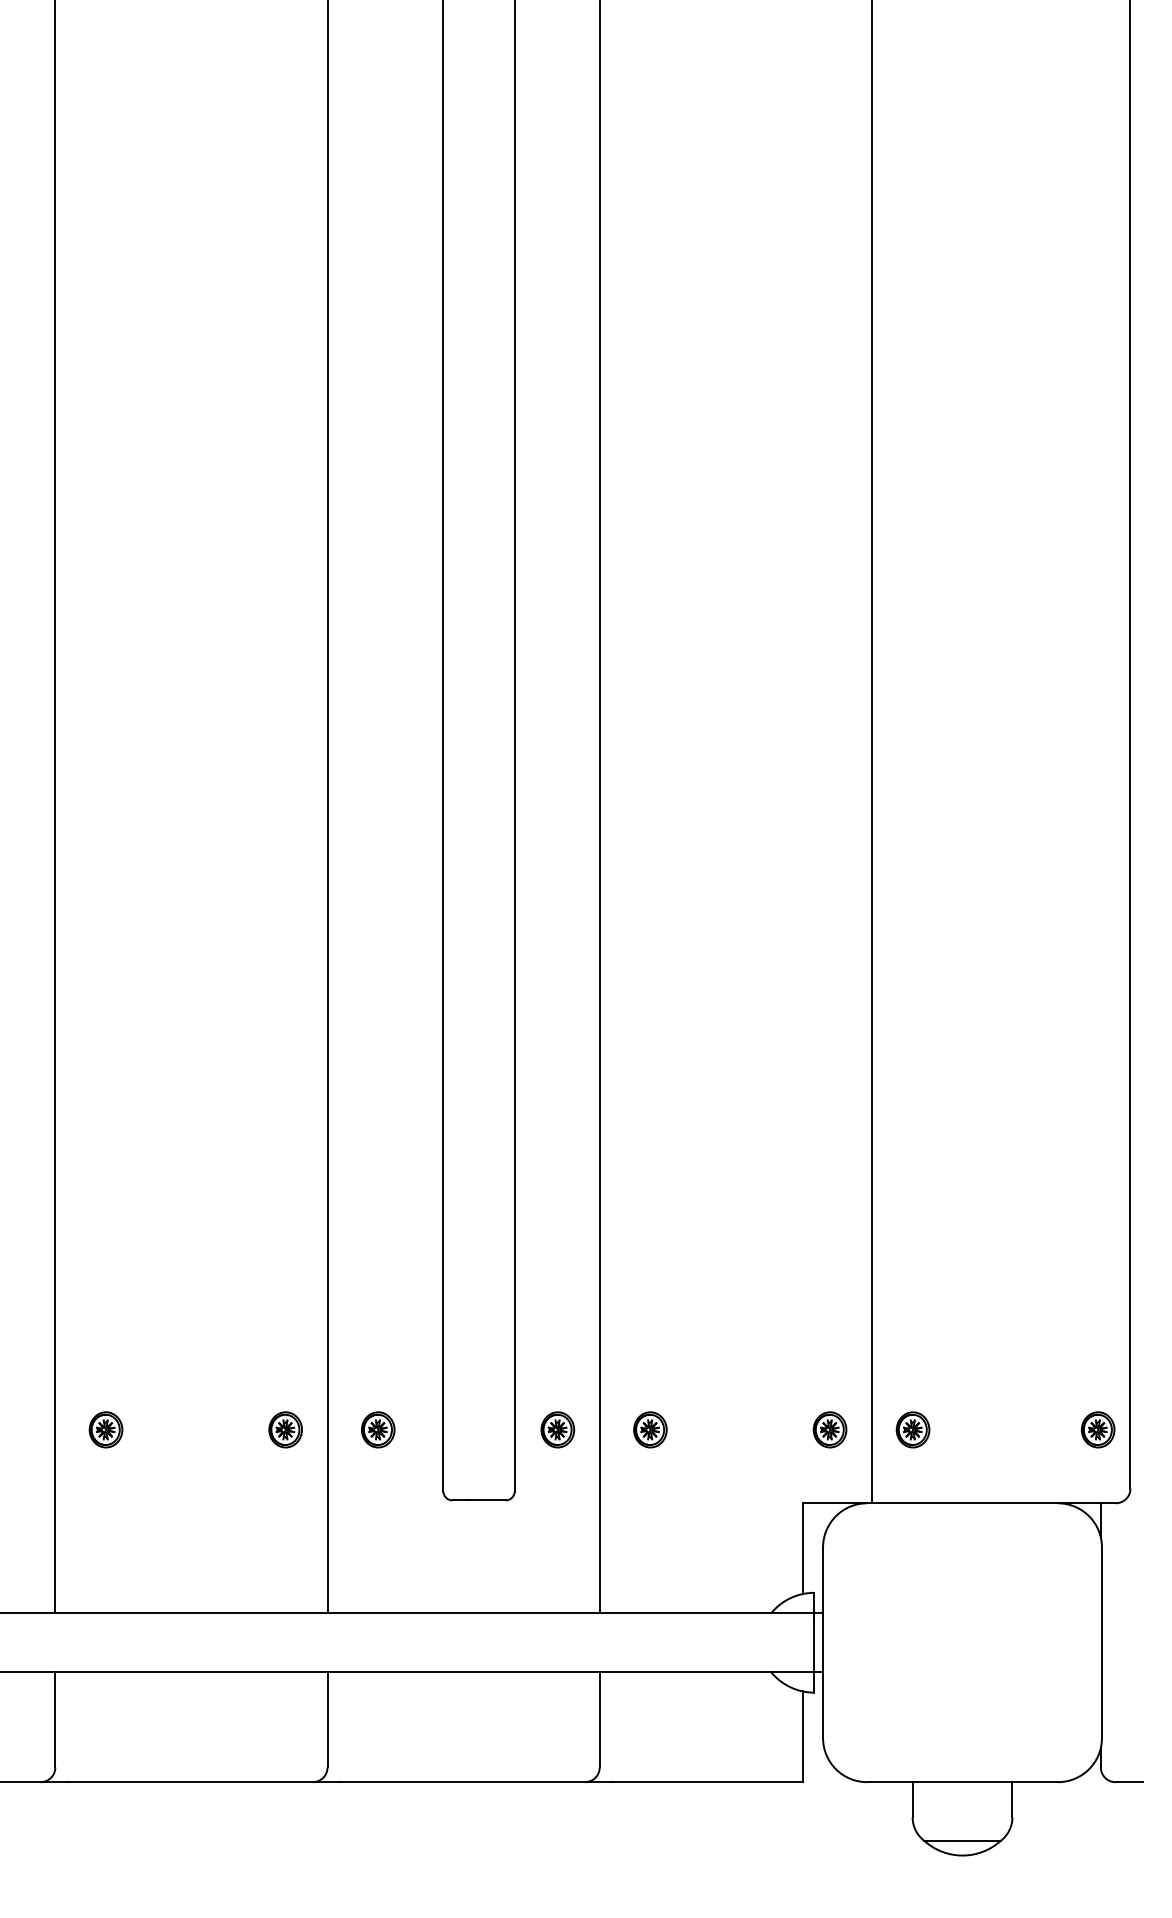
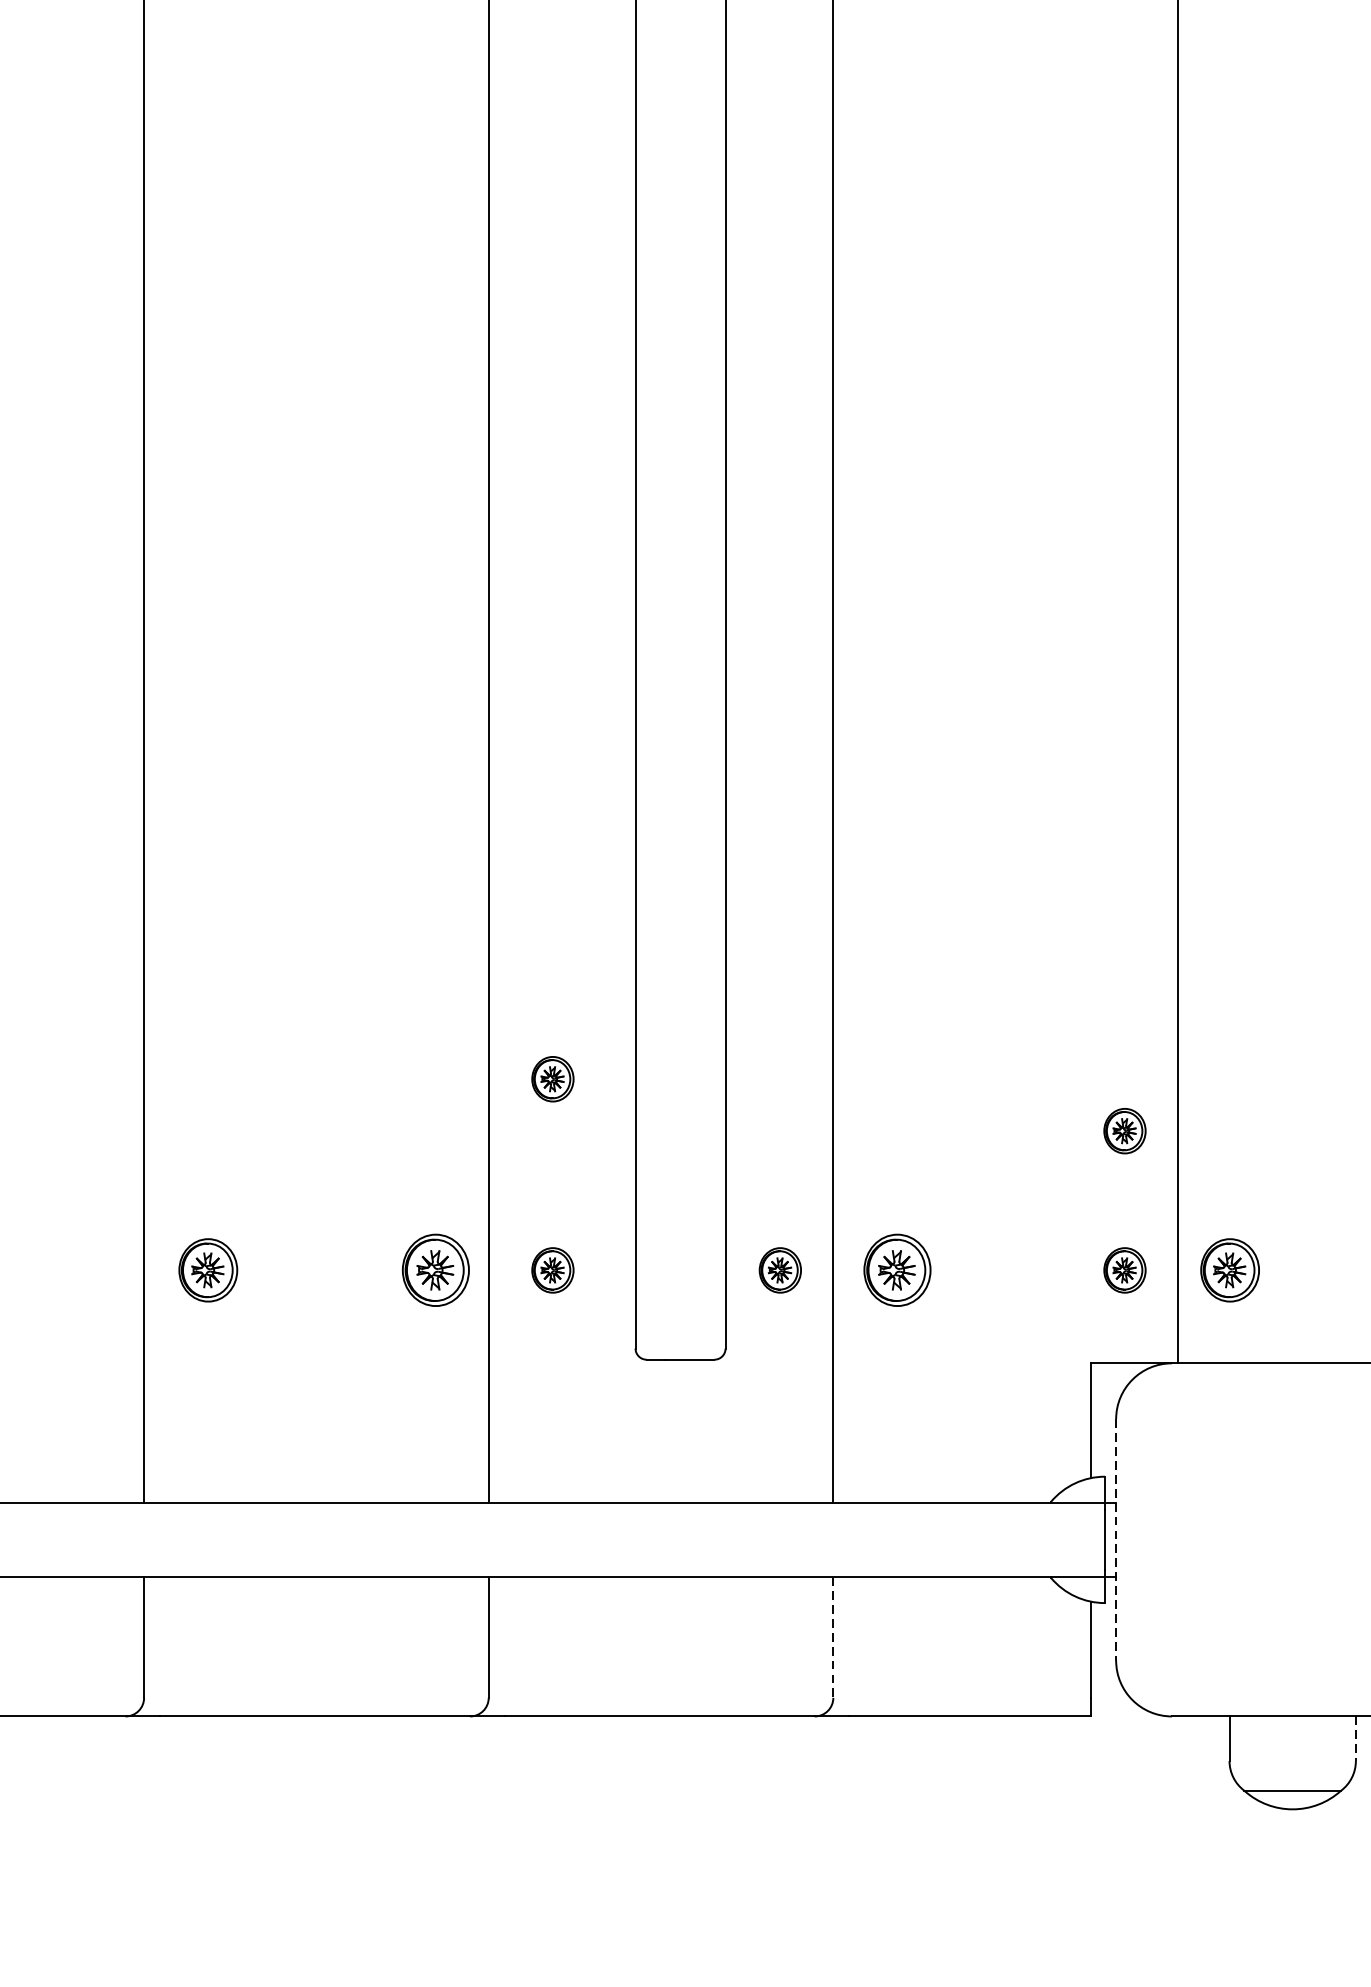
part: (378, 1278) -> (553, 1078), added
part: (829, 1319) -> (1124, 1130), added
part: (105, 1429) -> (207, 1269), size x1.4
part: (285, 1429) -> (435, 1269), size x1.6
part: (650, 1429) -> (897, 1269), size x1.6
part: (912, 1429) -> (1229, 1269), size x1.4
line: (823, 1643) -> (1116, 1540), solid -> dashed
line: (599, 1719) -> (833, 1637), solid -> dashed
line: (1012, 1799) -> (1355, 1738), solid -> dashed

